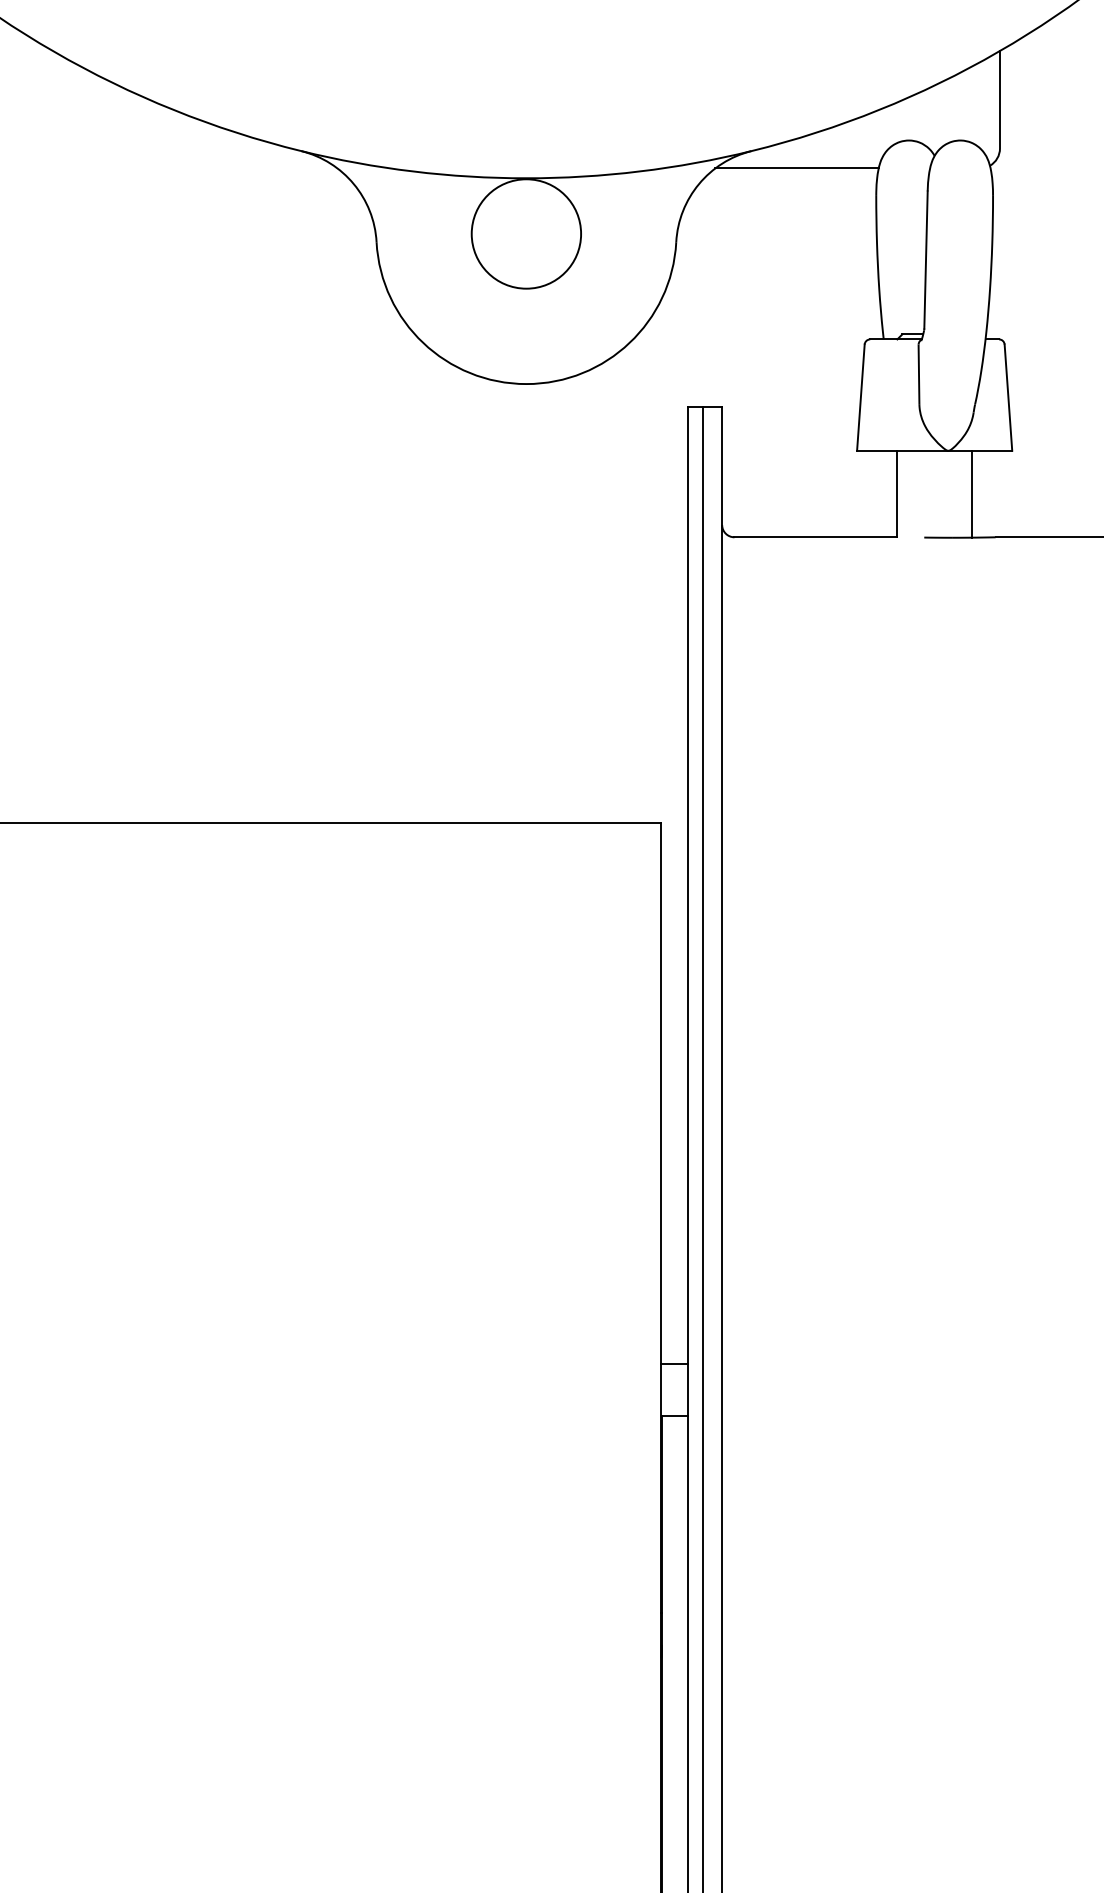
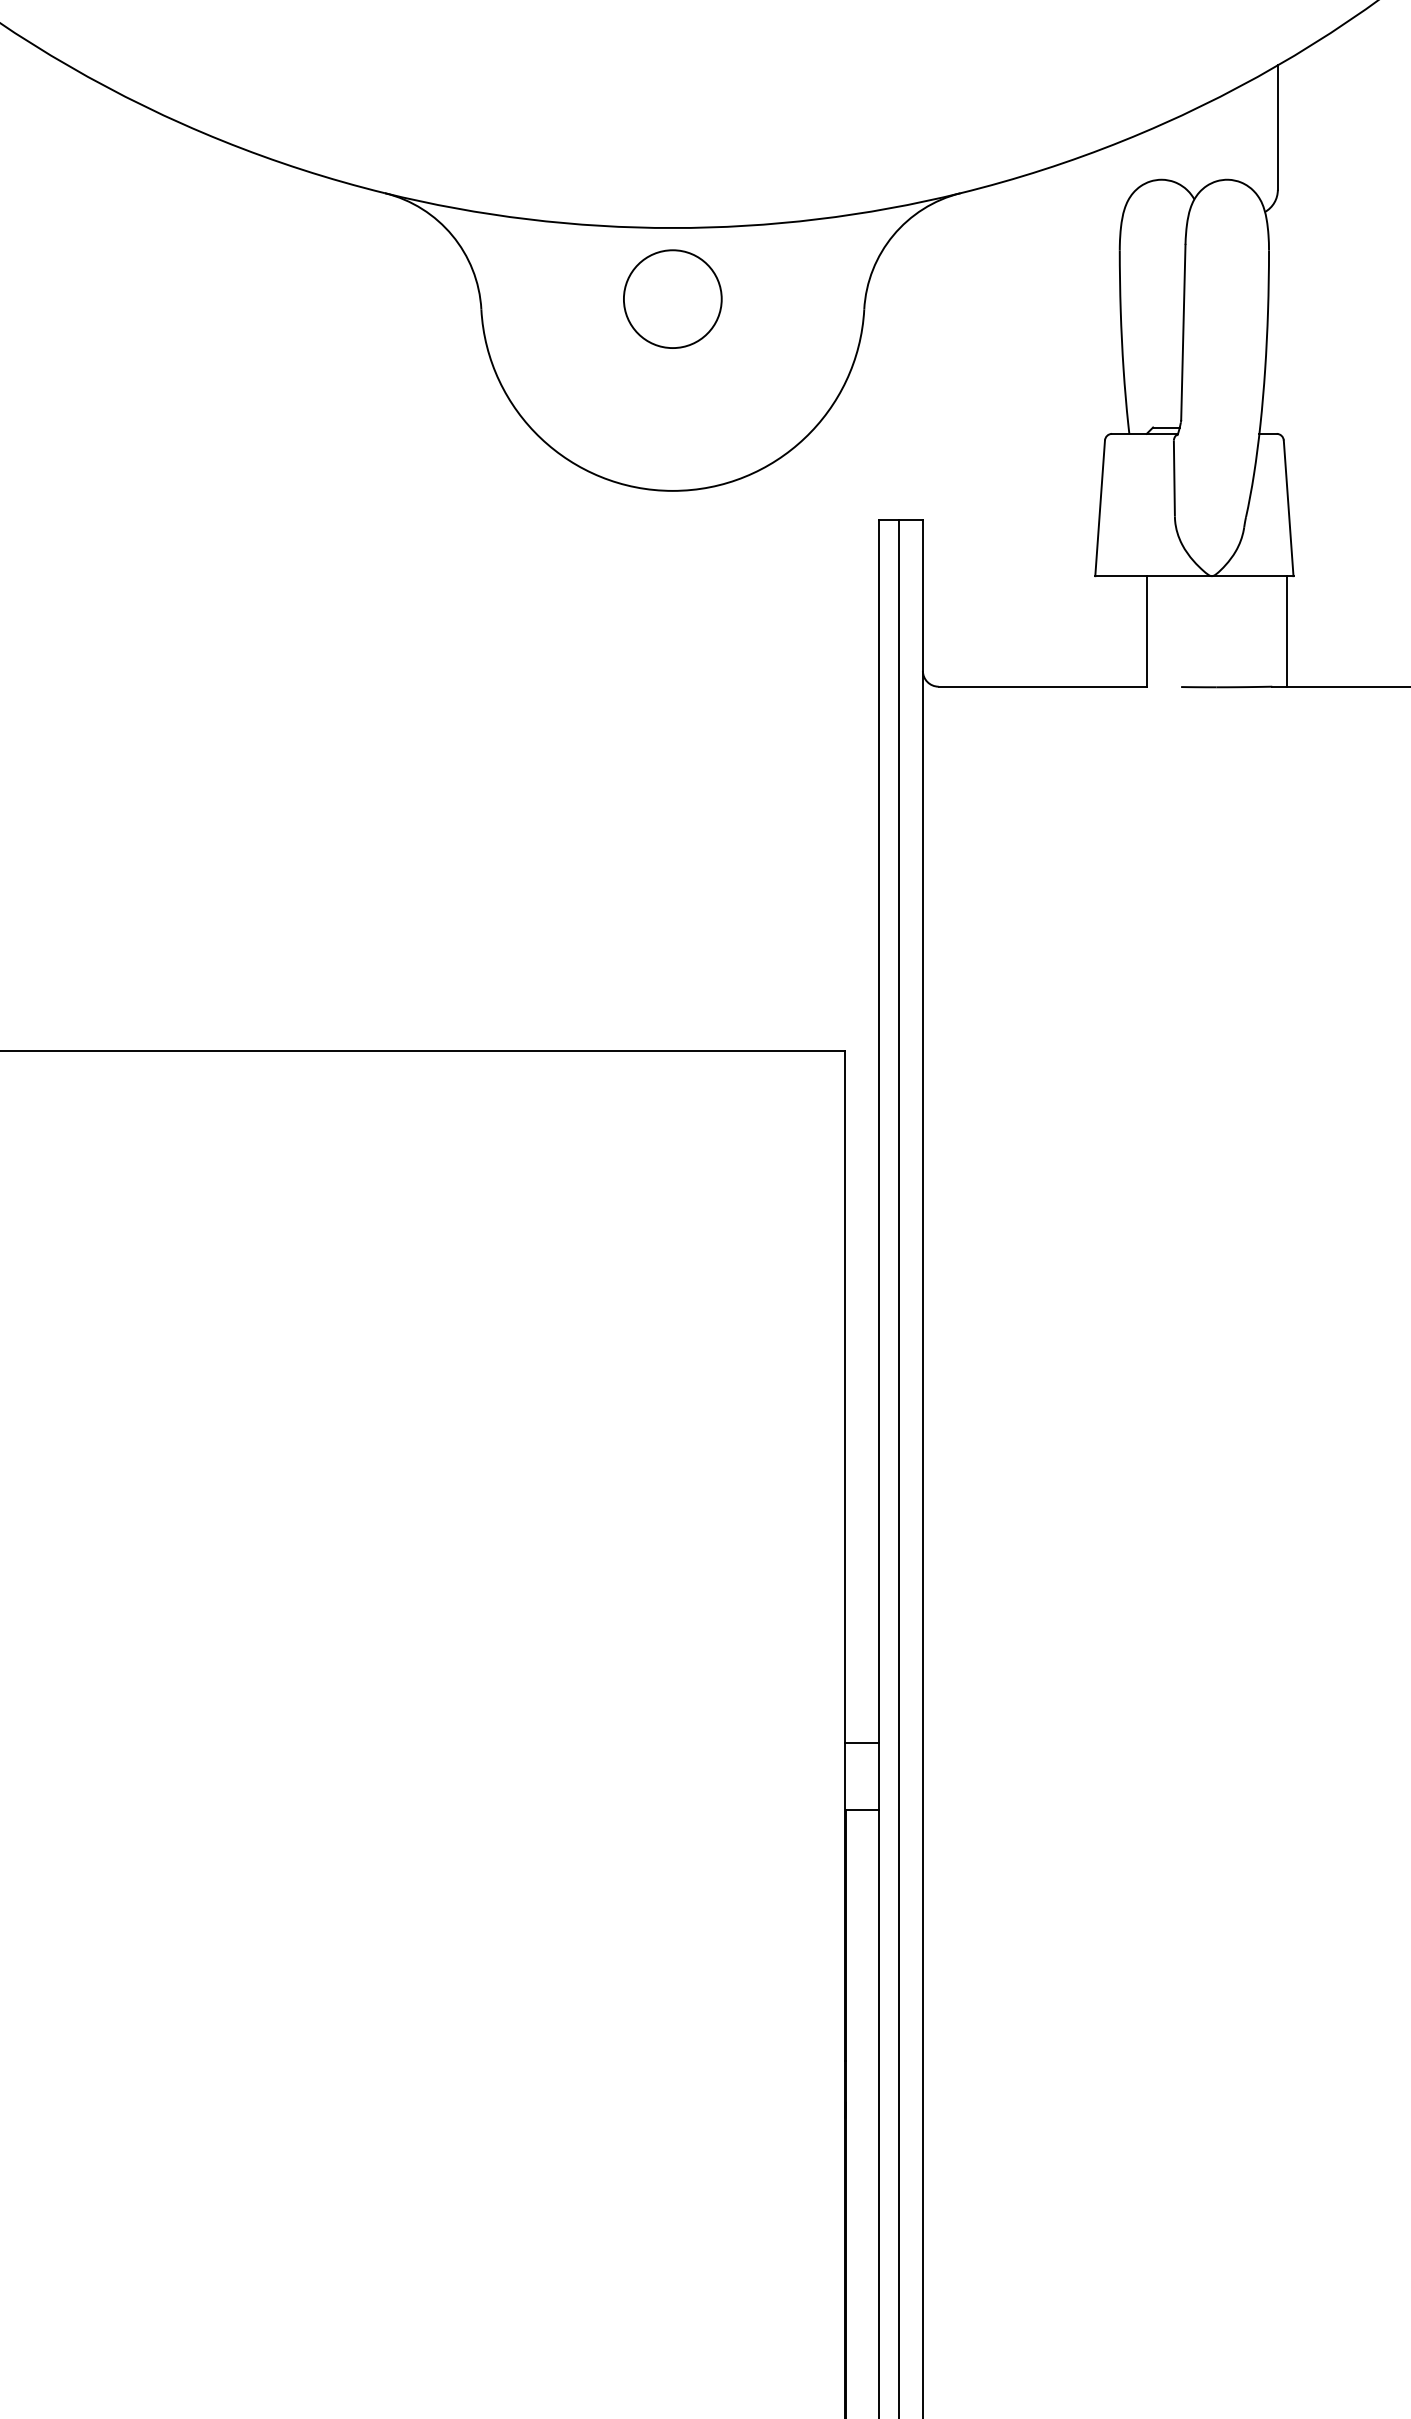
line: (796, 168) -> (1018, 215), removed
circle: (526, 234) -> (672, 299), size x0.7
line: (972, 494) -> (1287, 631), moved

